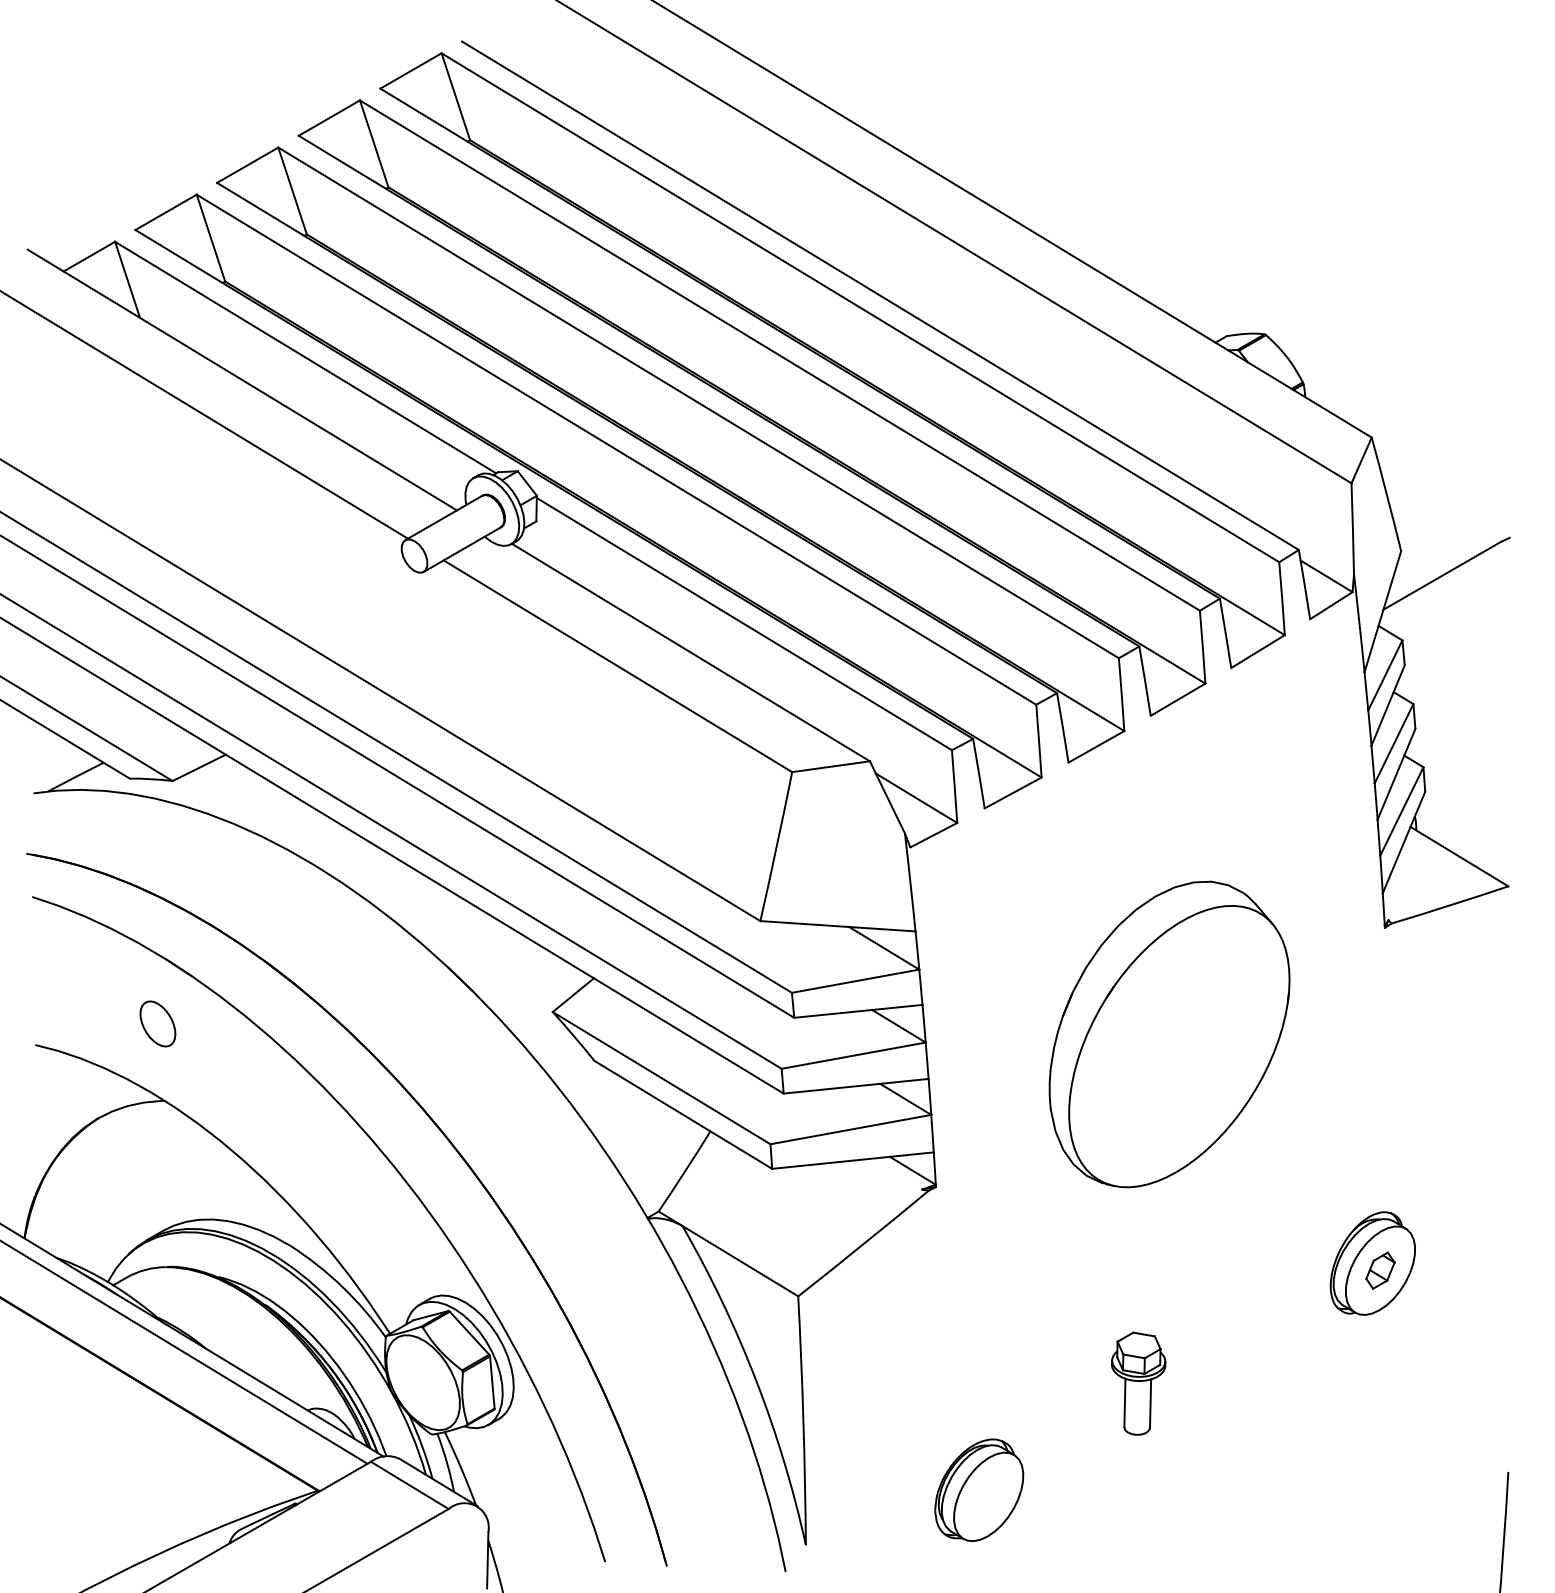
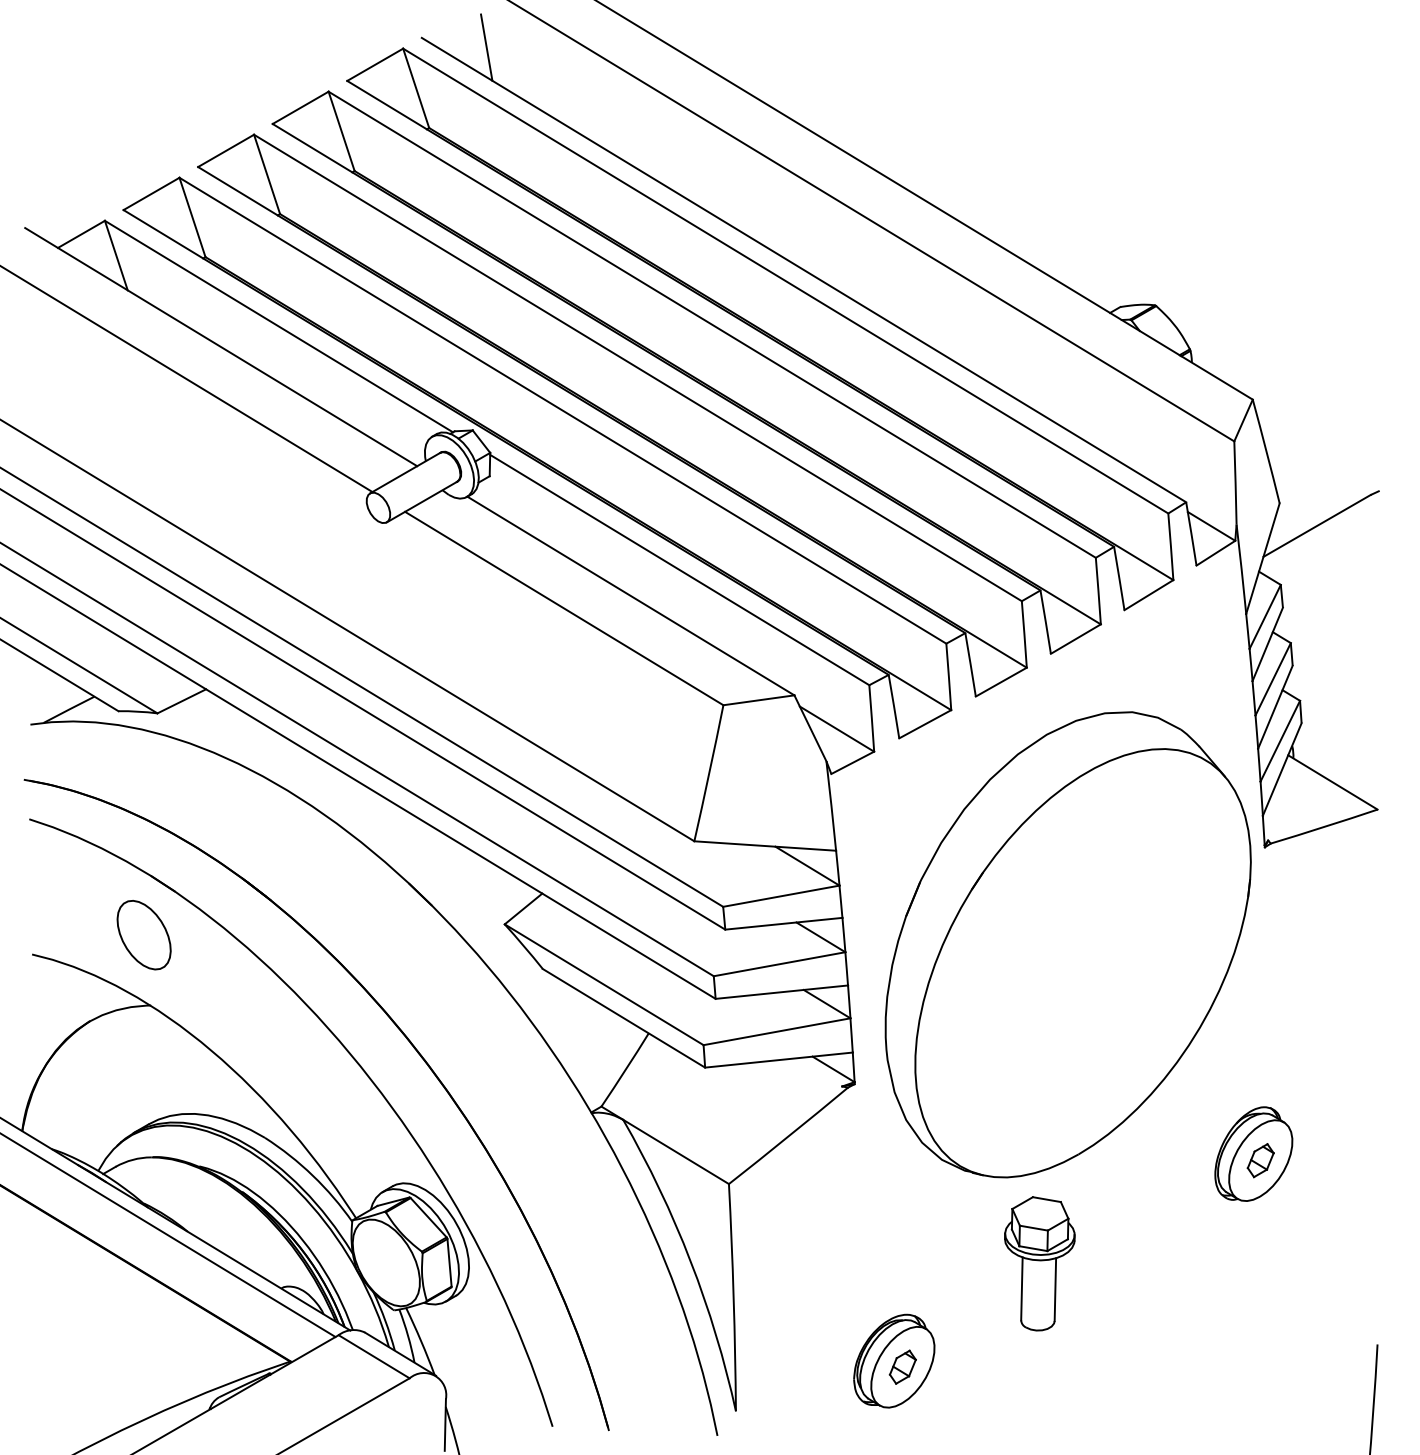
line: (532, 52) -> (486, 47), added
part: (157, 1024) -> (143, 935), size x1.67
part: (1168, 1034) -> (1067, 944), size x1.67
part: (1138, 1383) -> (1039, 1263), size x1.43
part: (988, 1496) -> (902, 1366), added

